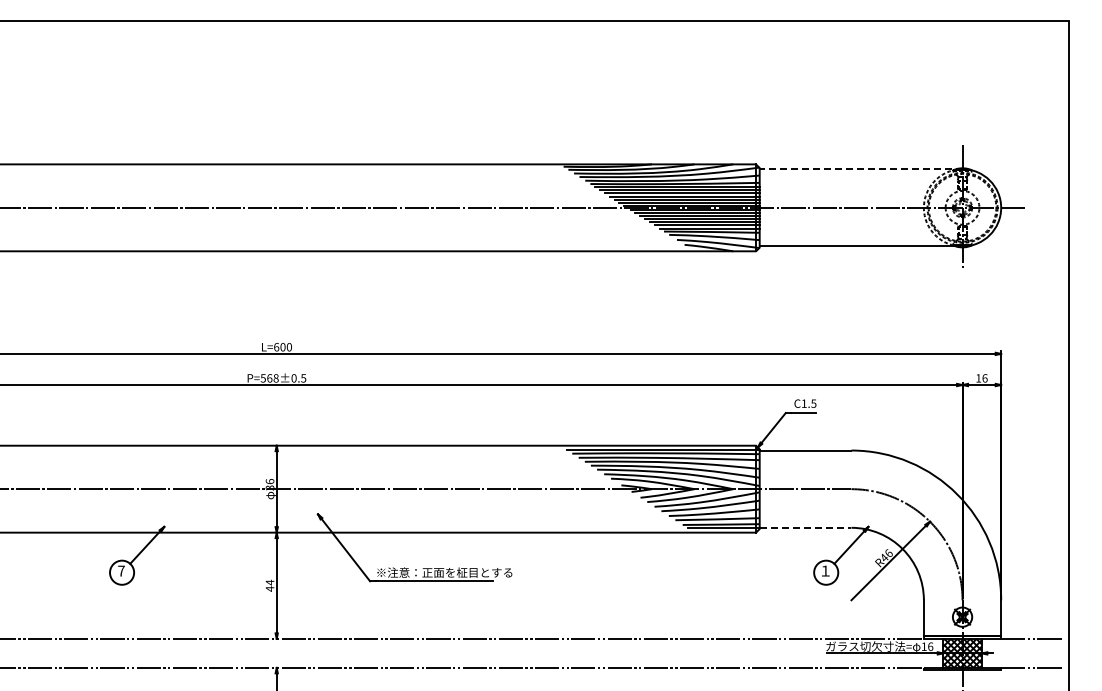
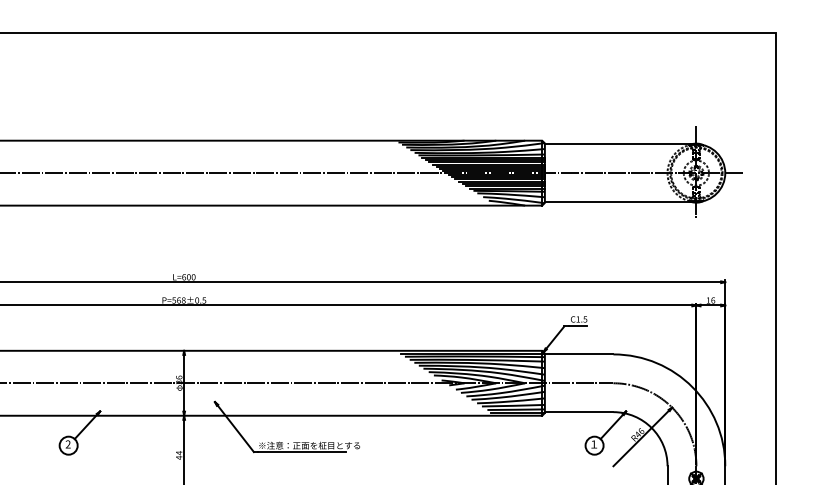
line: (860, 169) -> (620, 144), dashed -> solid
line: (805, 527) -> (579, 411), dashed -> solid
text: (121, 570) -> (68, 444), 7 -> 2

